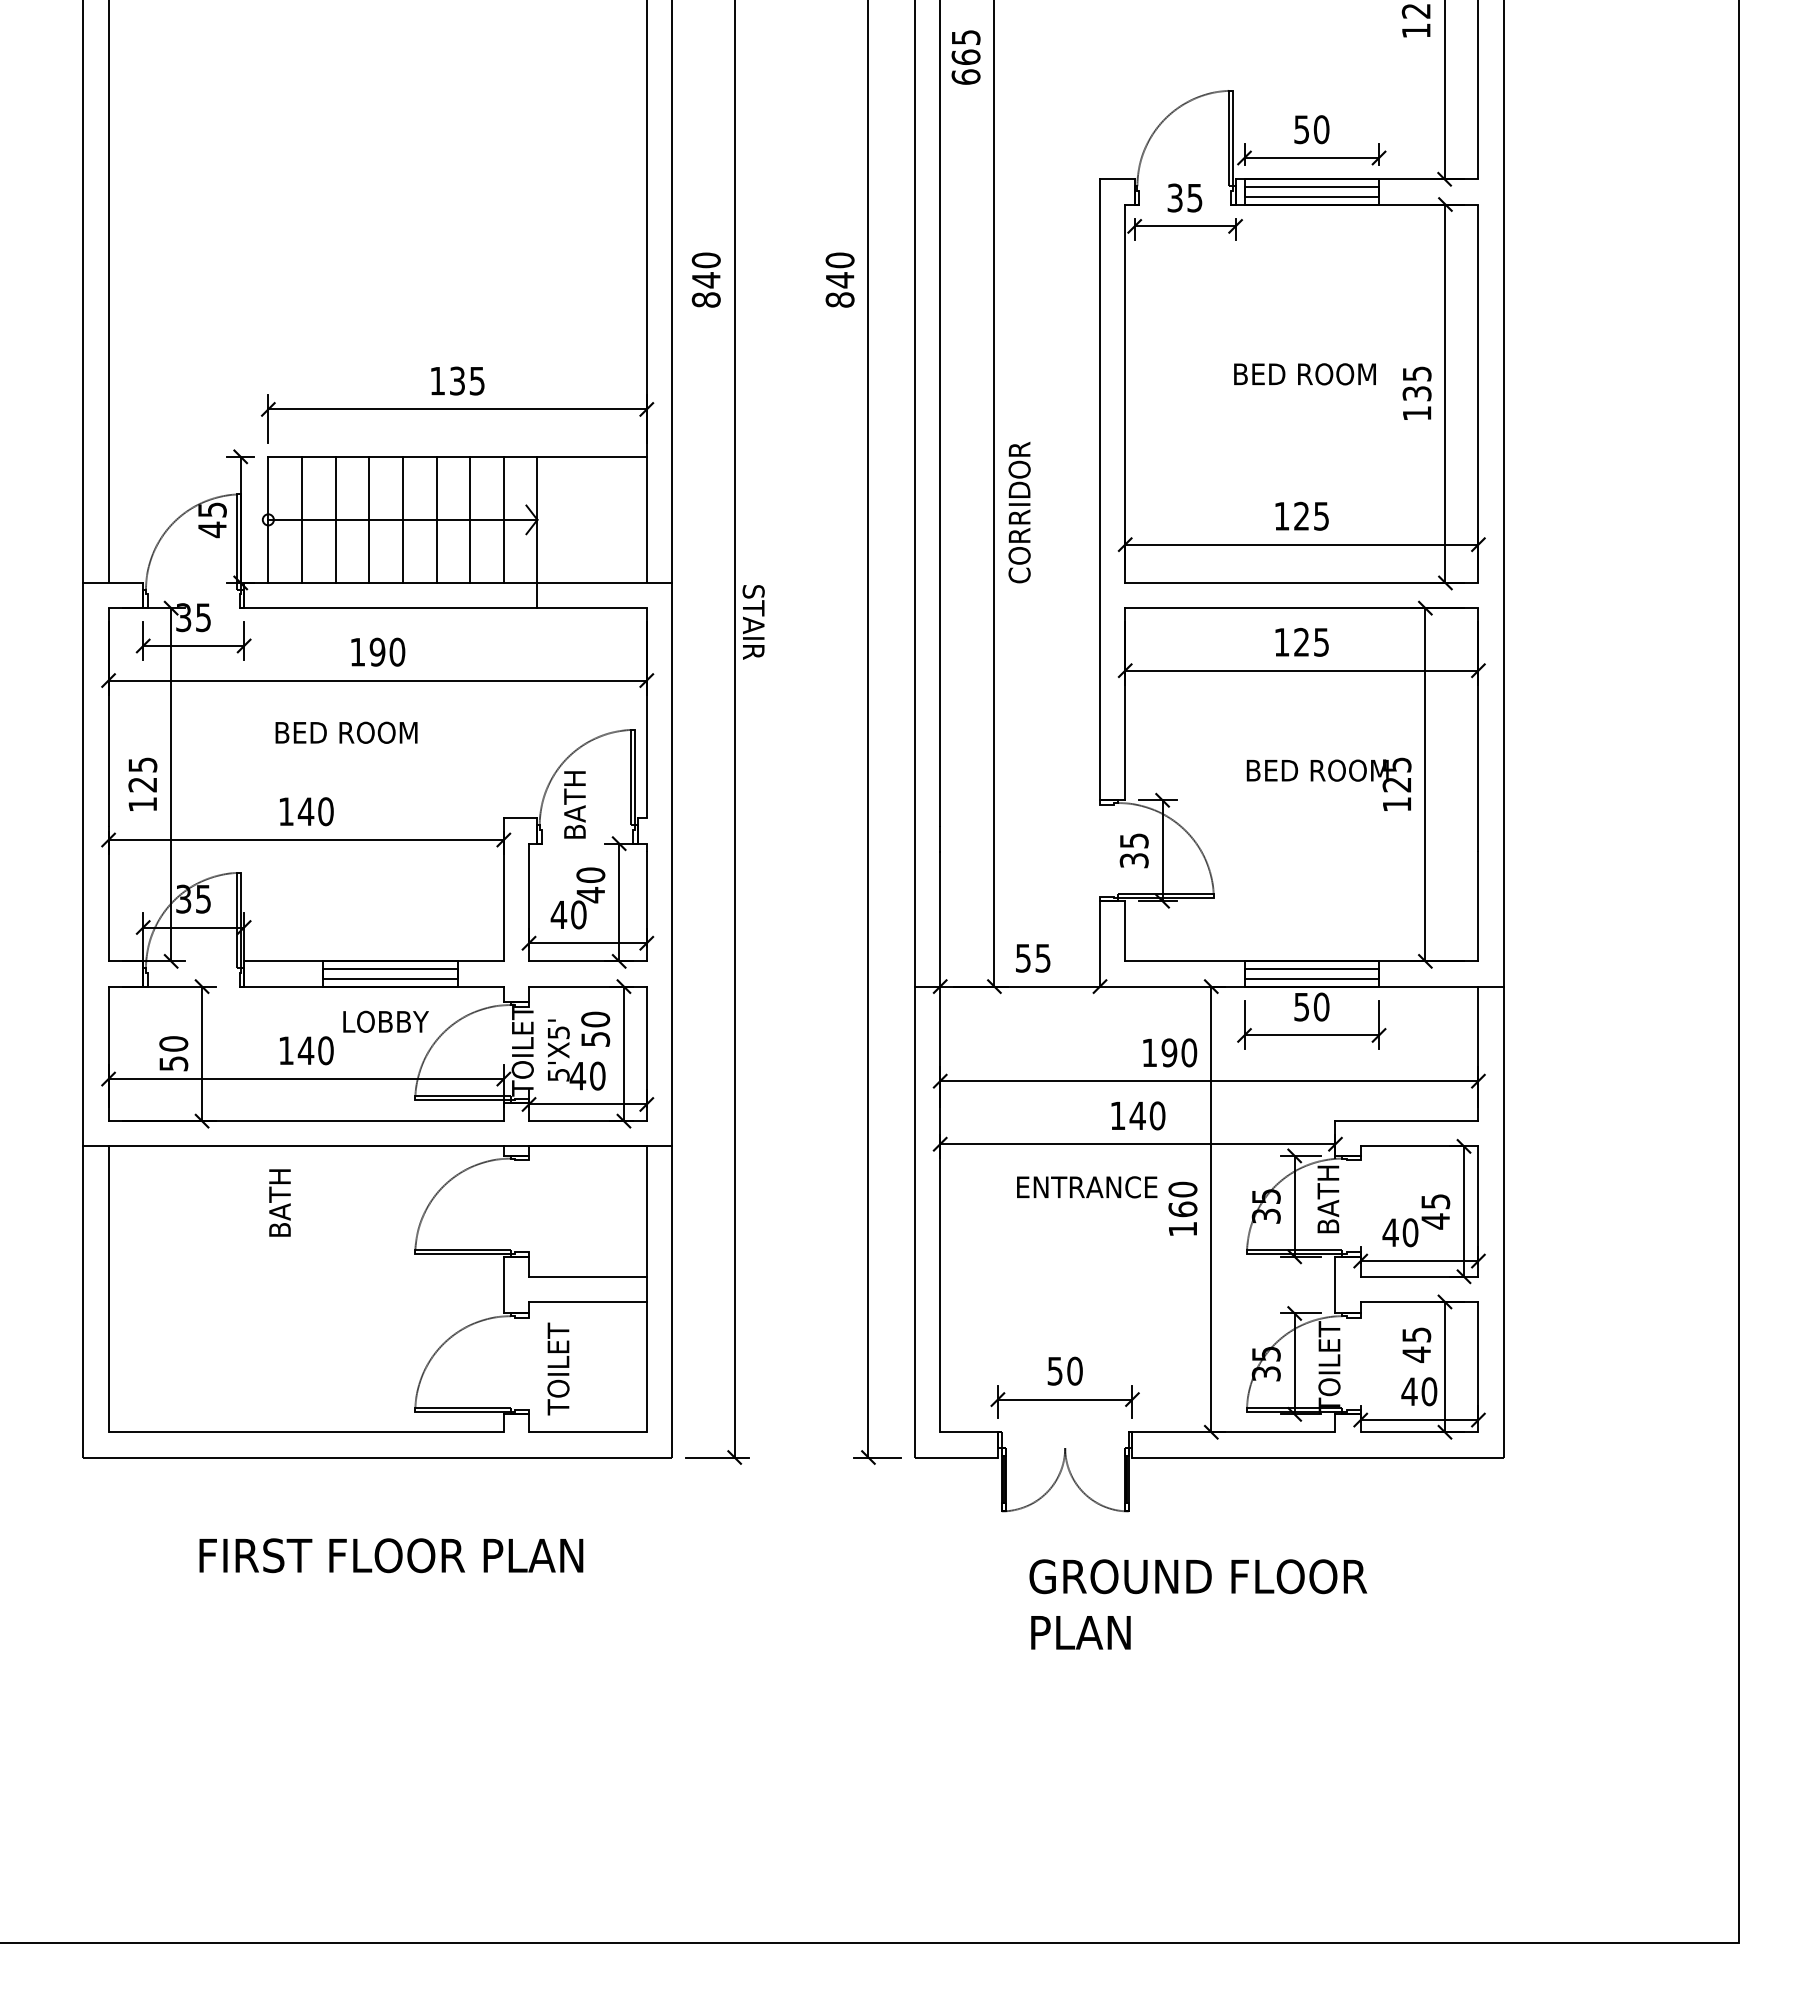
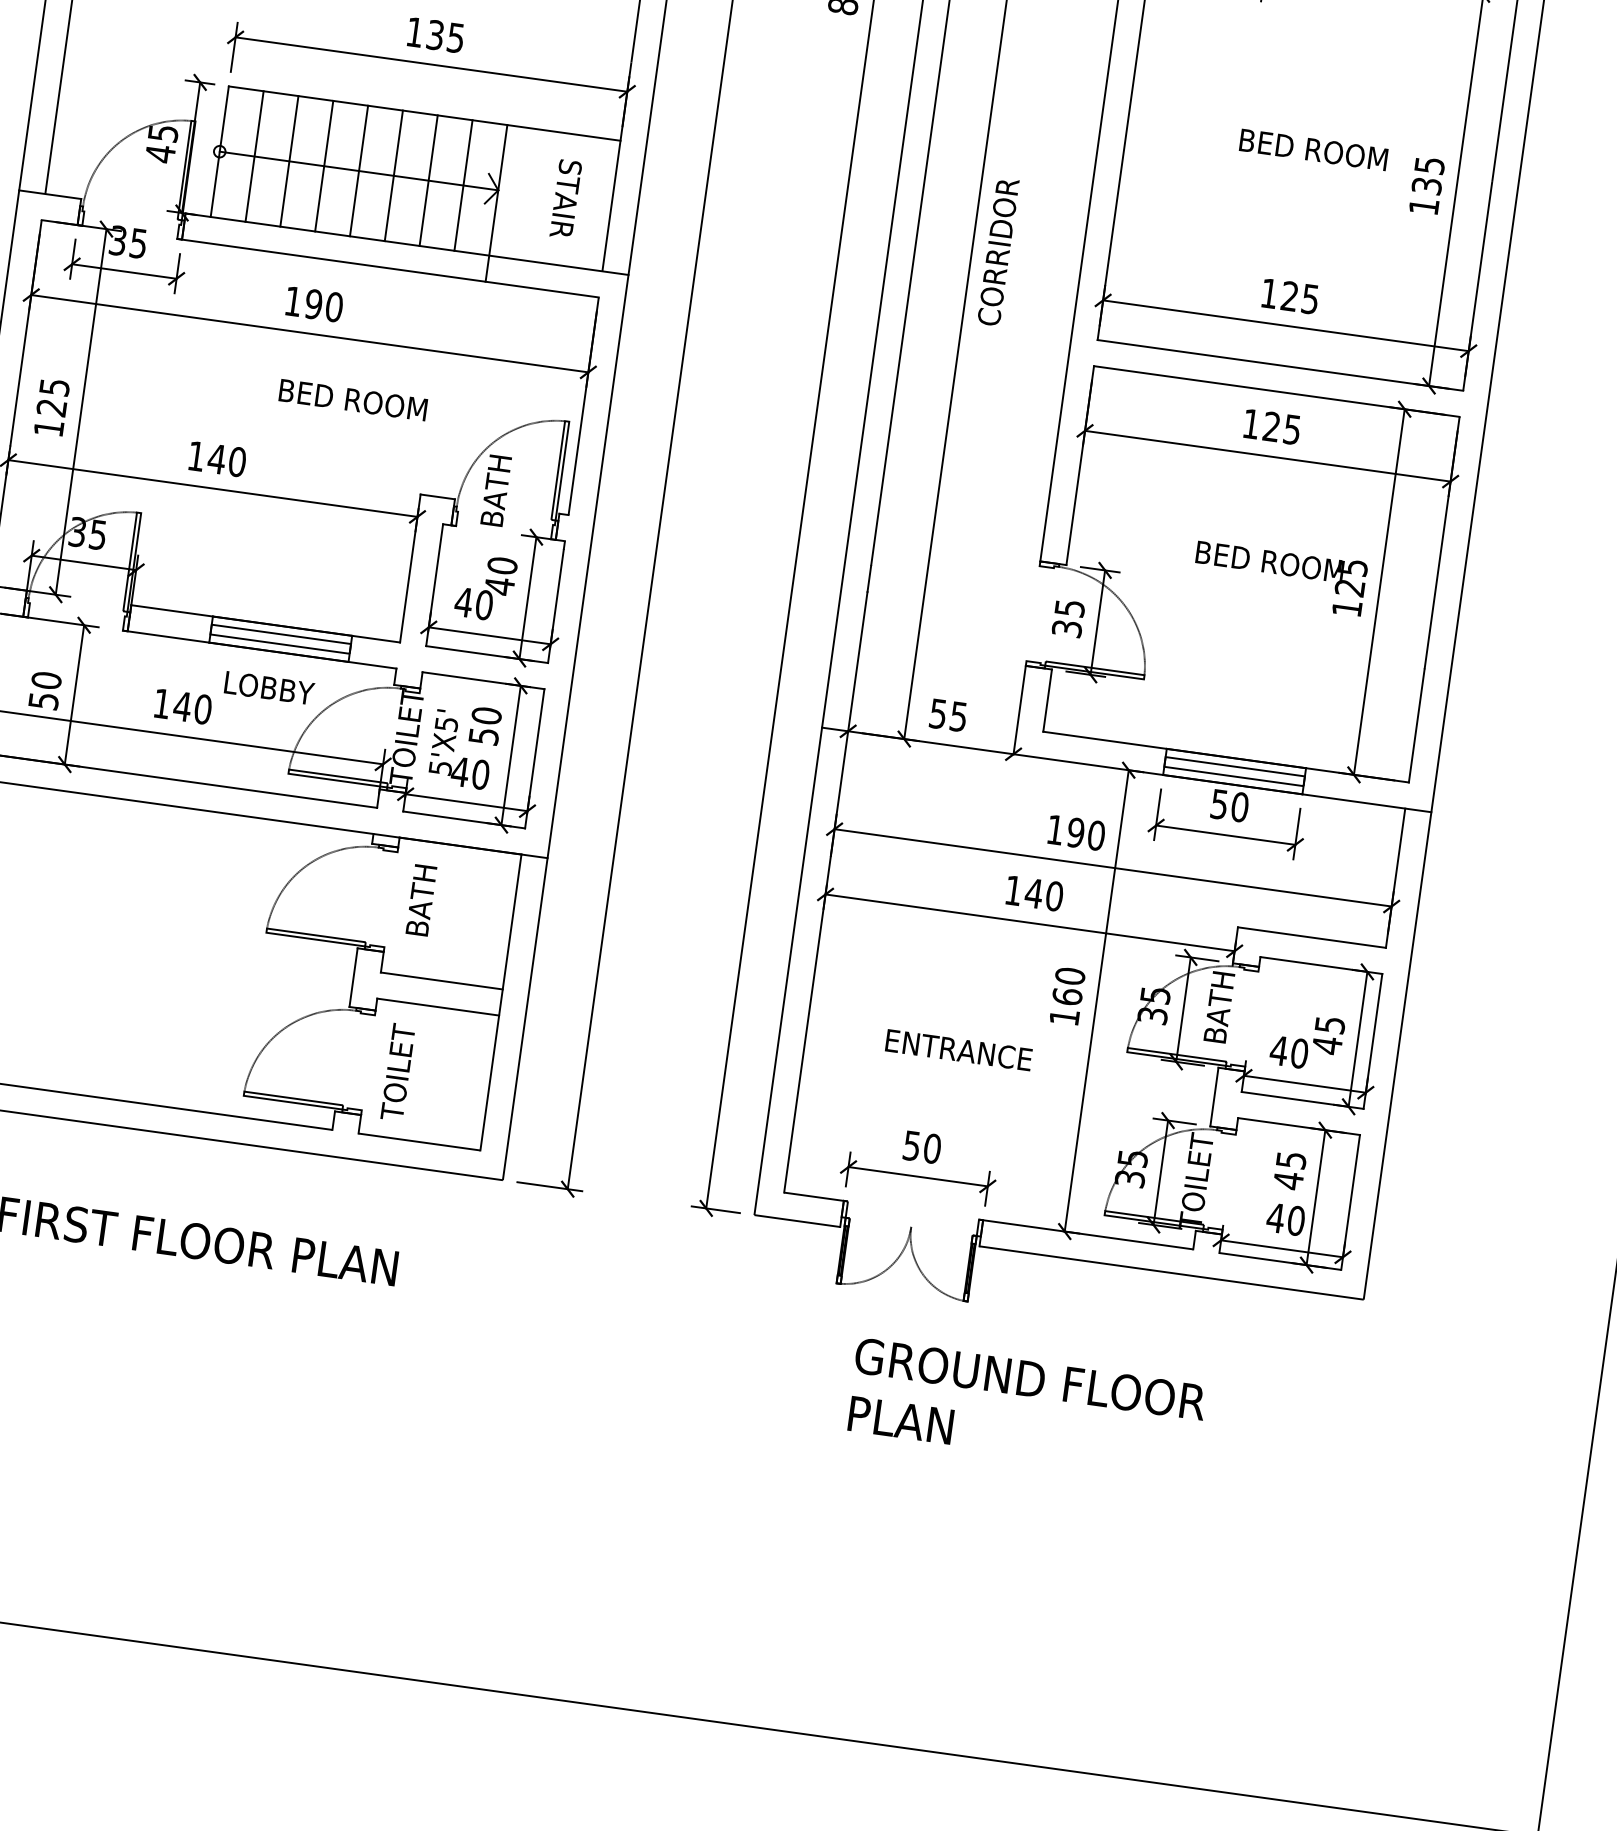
text: (753, 622) -> (565, 199), moved
text: (346, 732) -> (353, 399), moved
text: (1087, 1187) -> (959, 1050), moved
text: (279, 1202) -> (421, 899), moved

